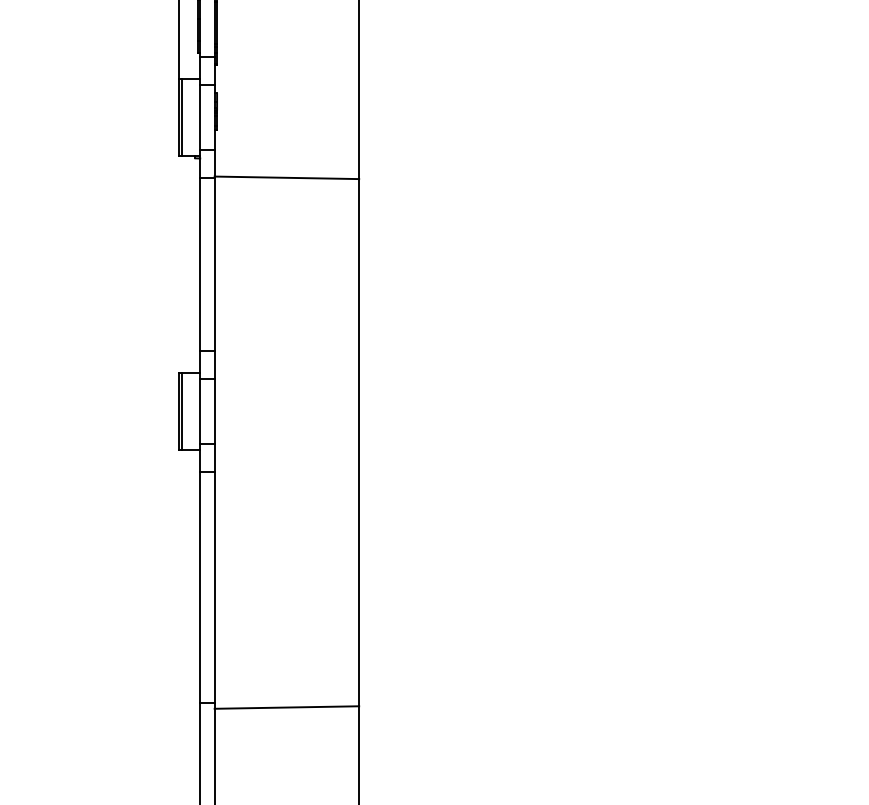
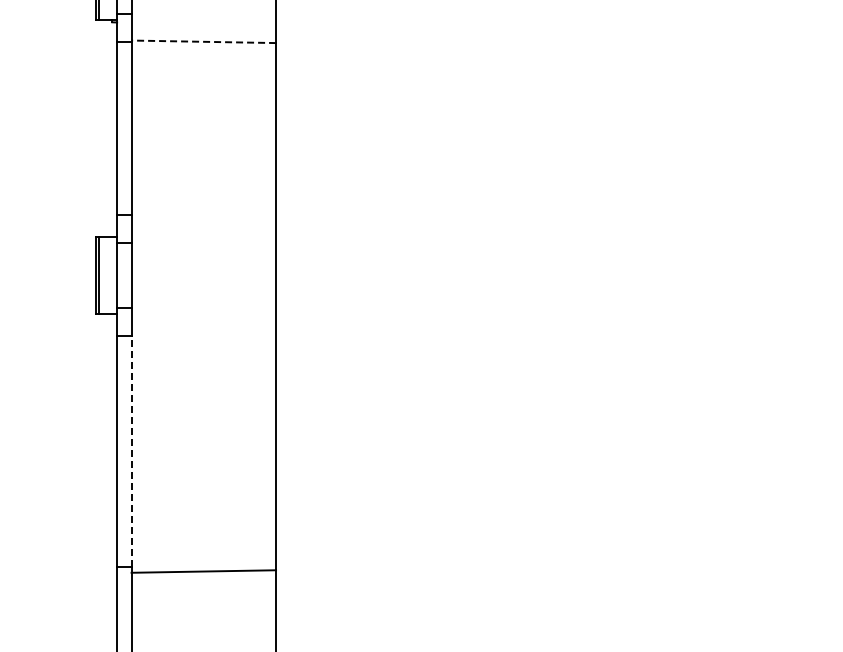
line: (286, 177) -> (203, 41), solid -> dashed
line: (214, 587) -> (131, 451), solid -> dashed

